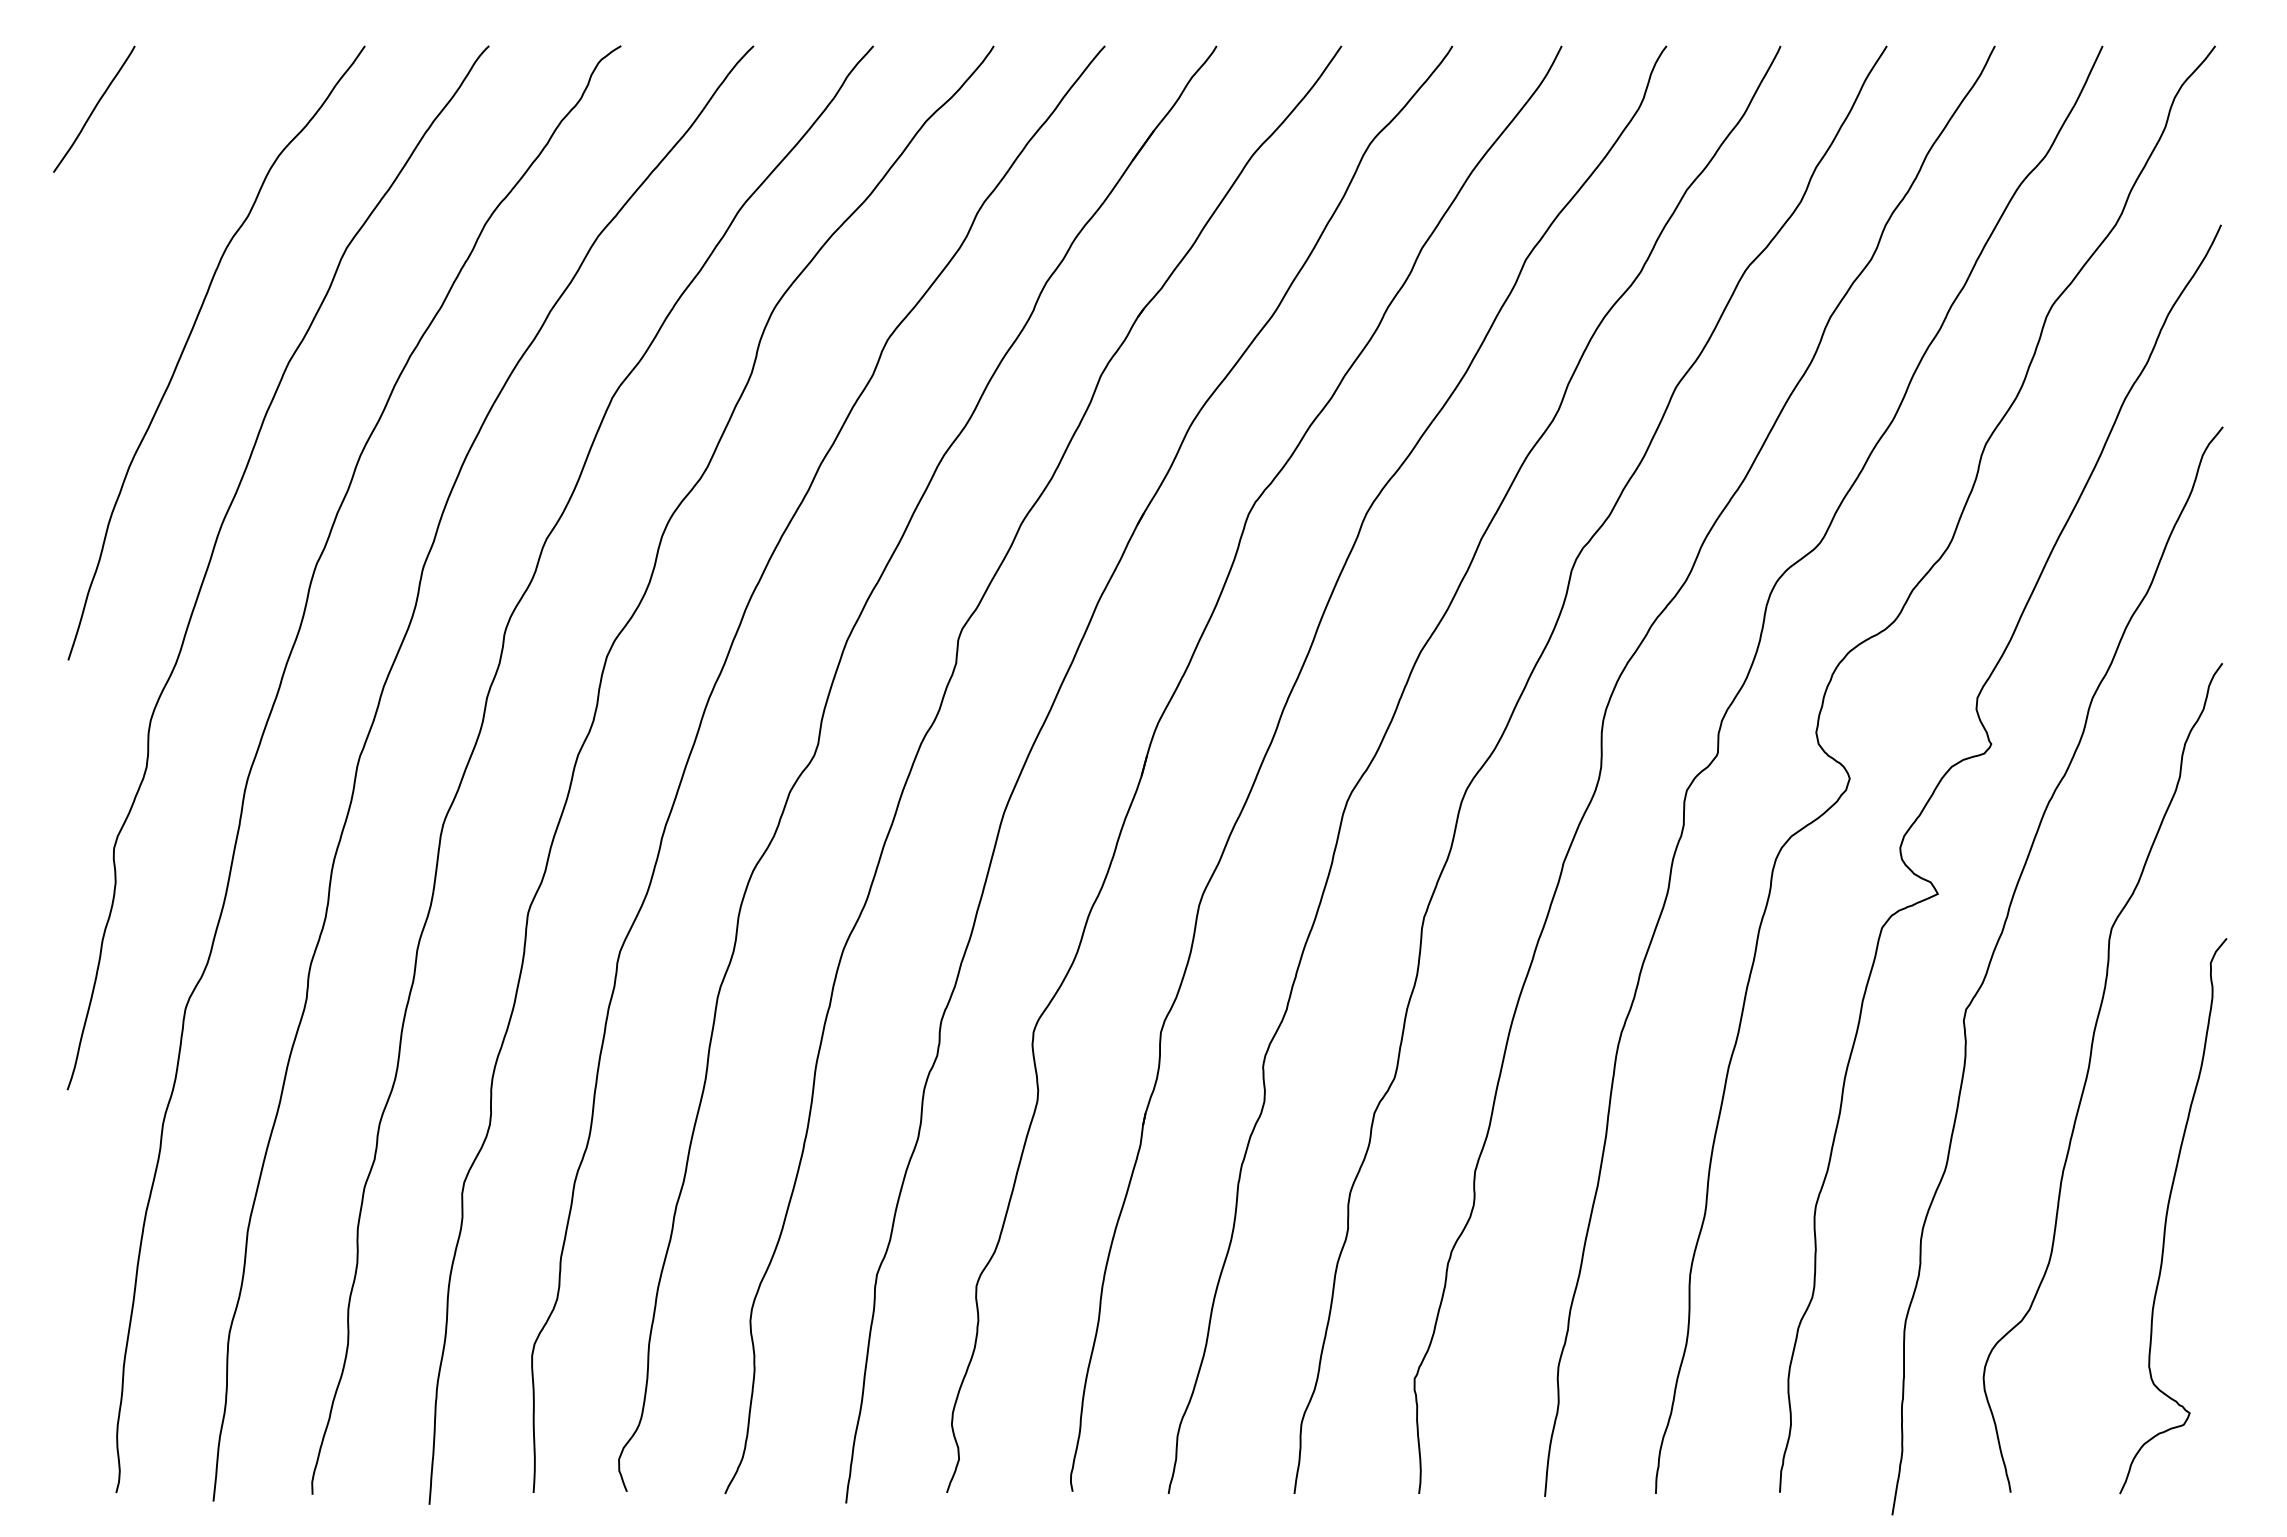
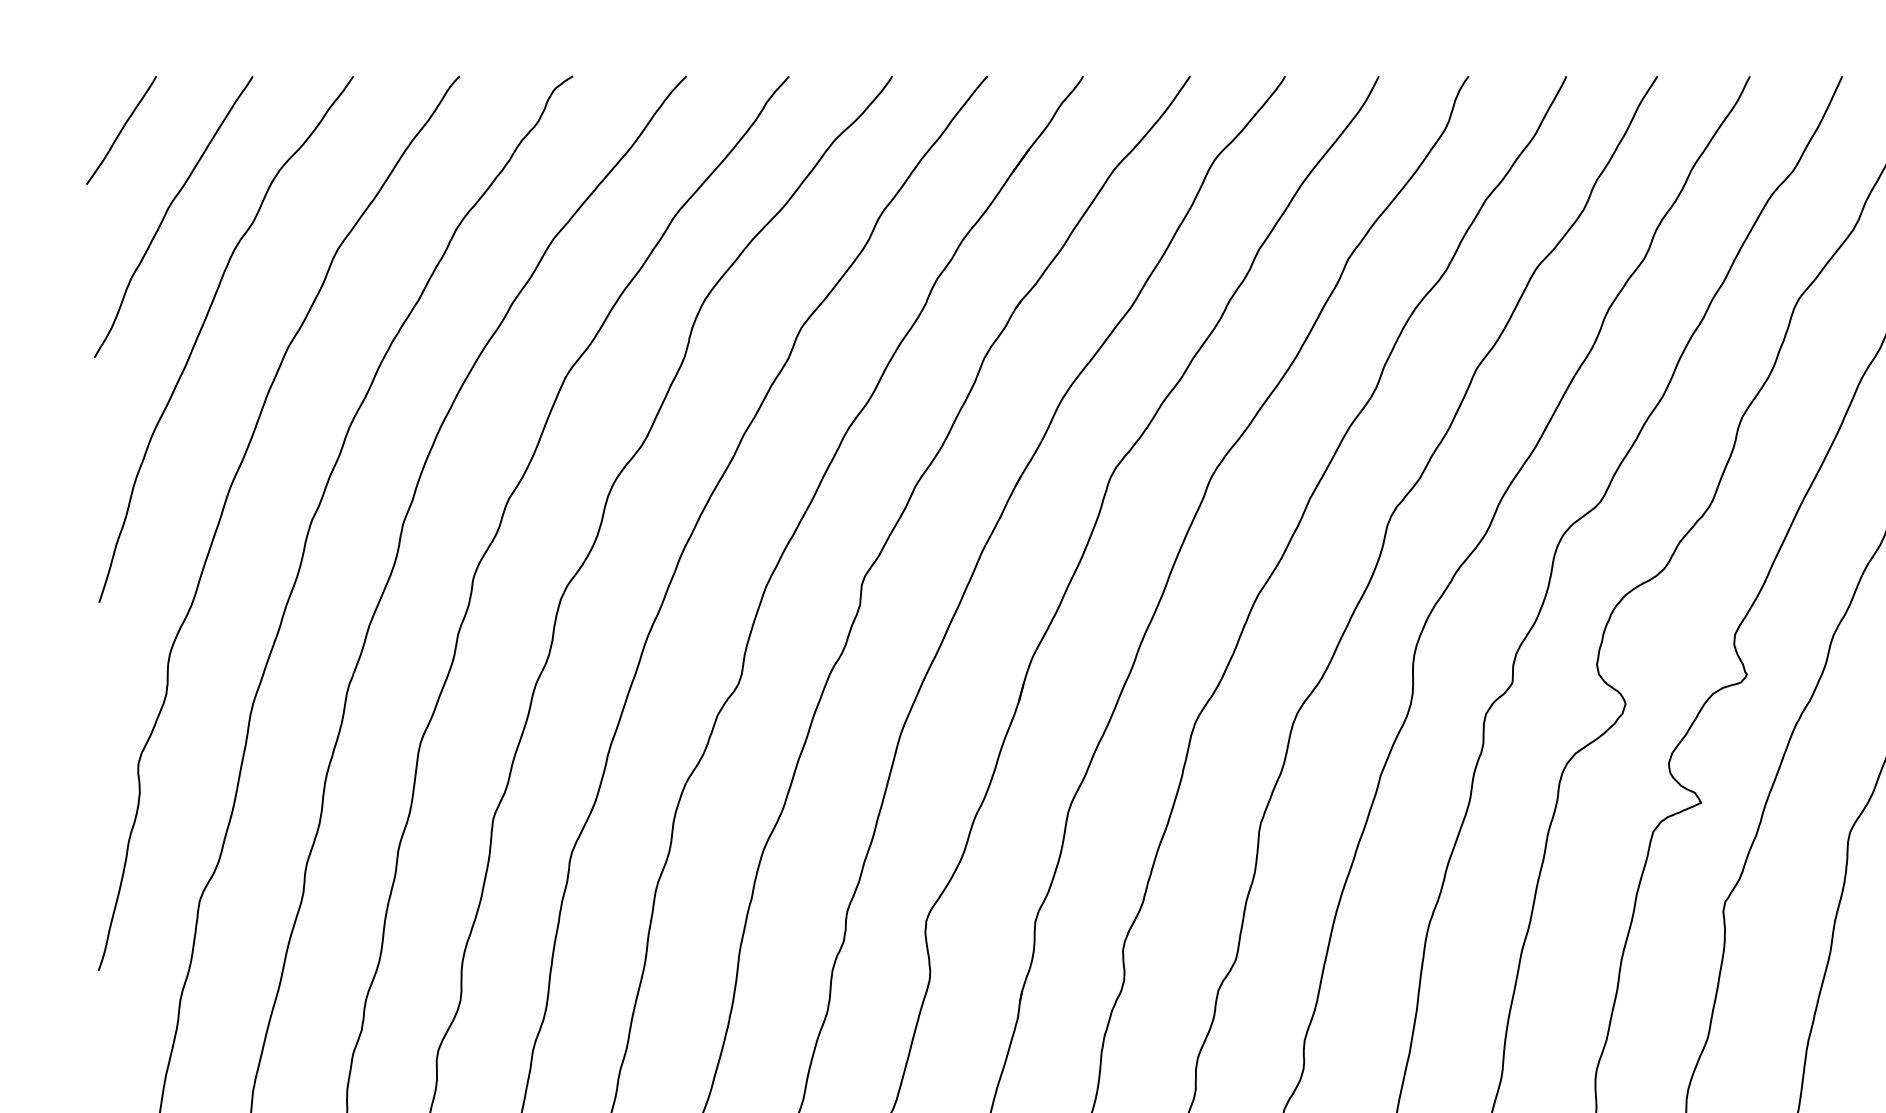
curve: (147, 205) -> (167, 212), added

